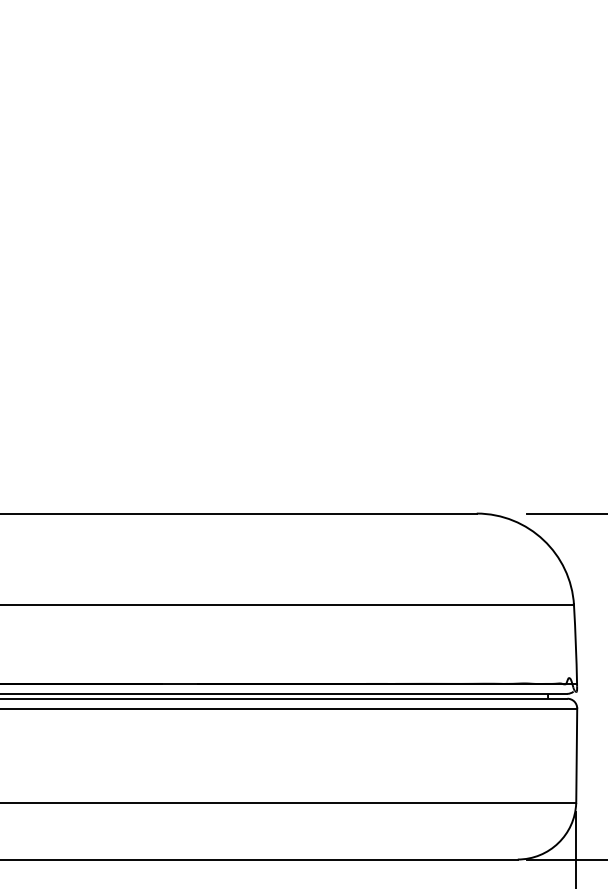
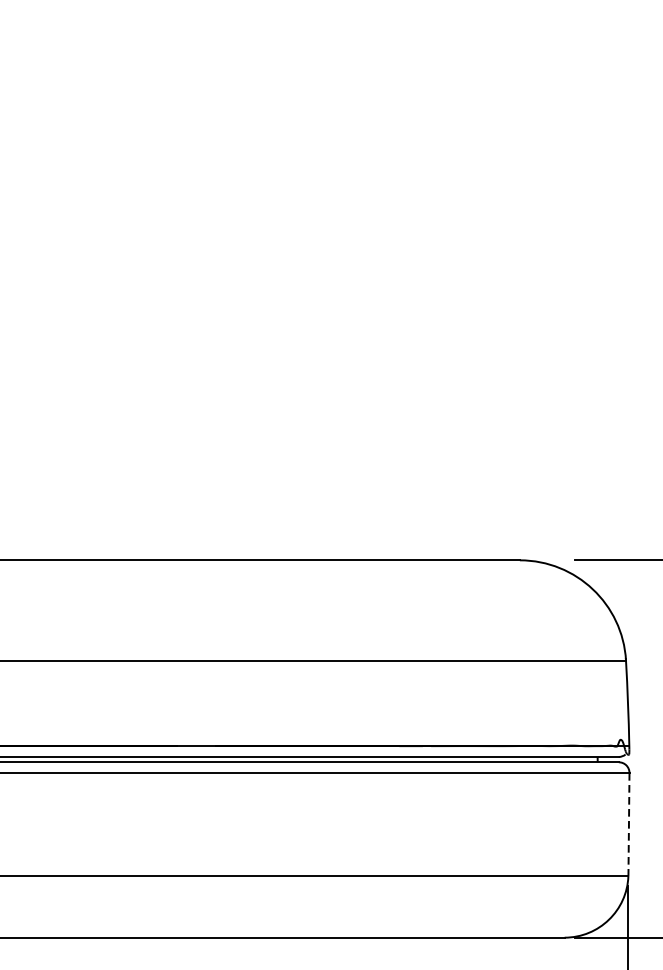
line: (576, 756) -> (628, 825), solid -> dashed

